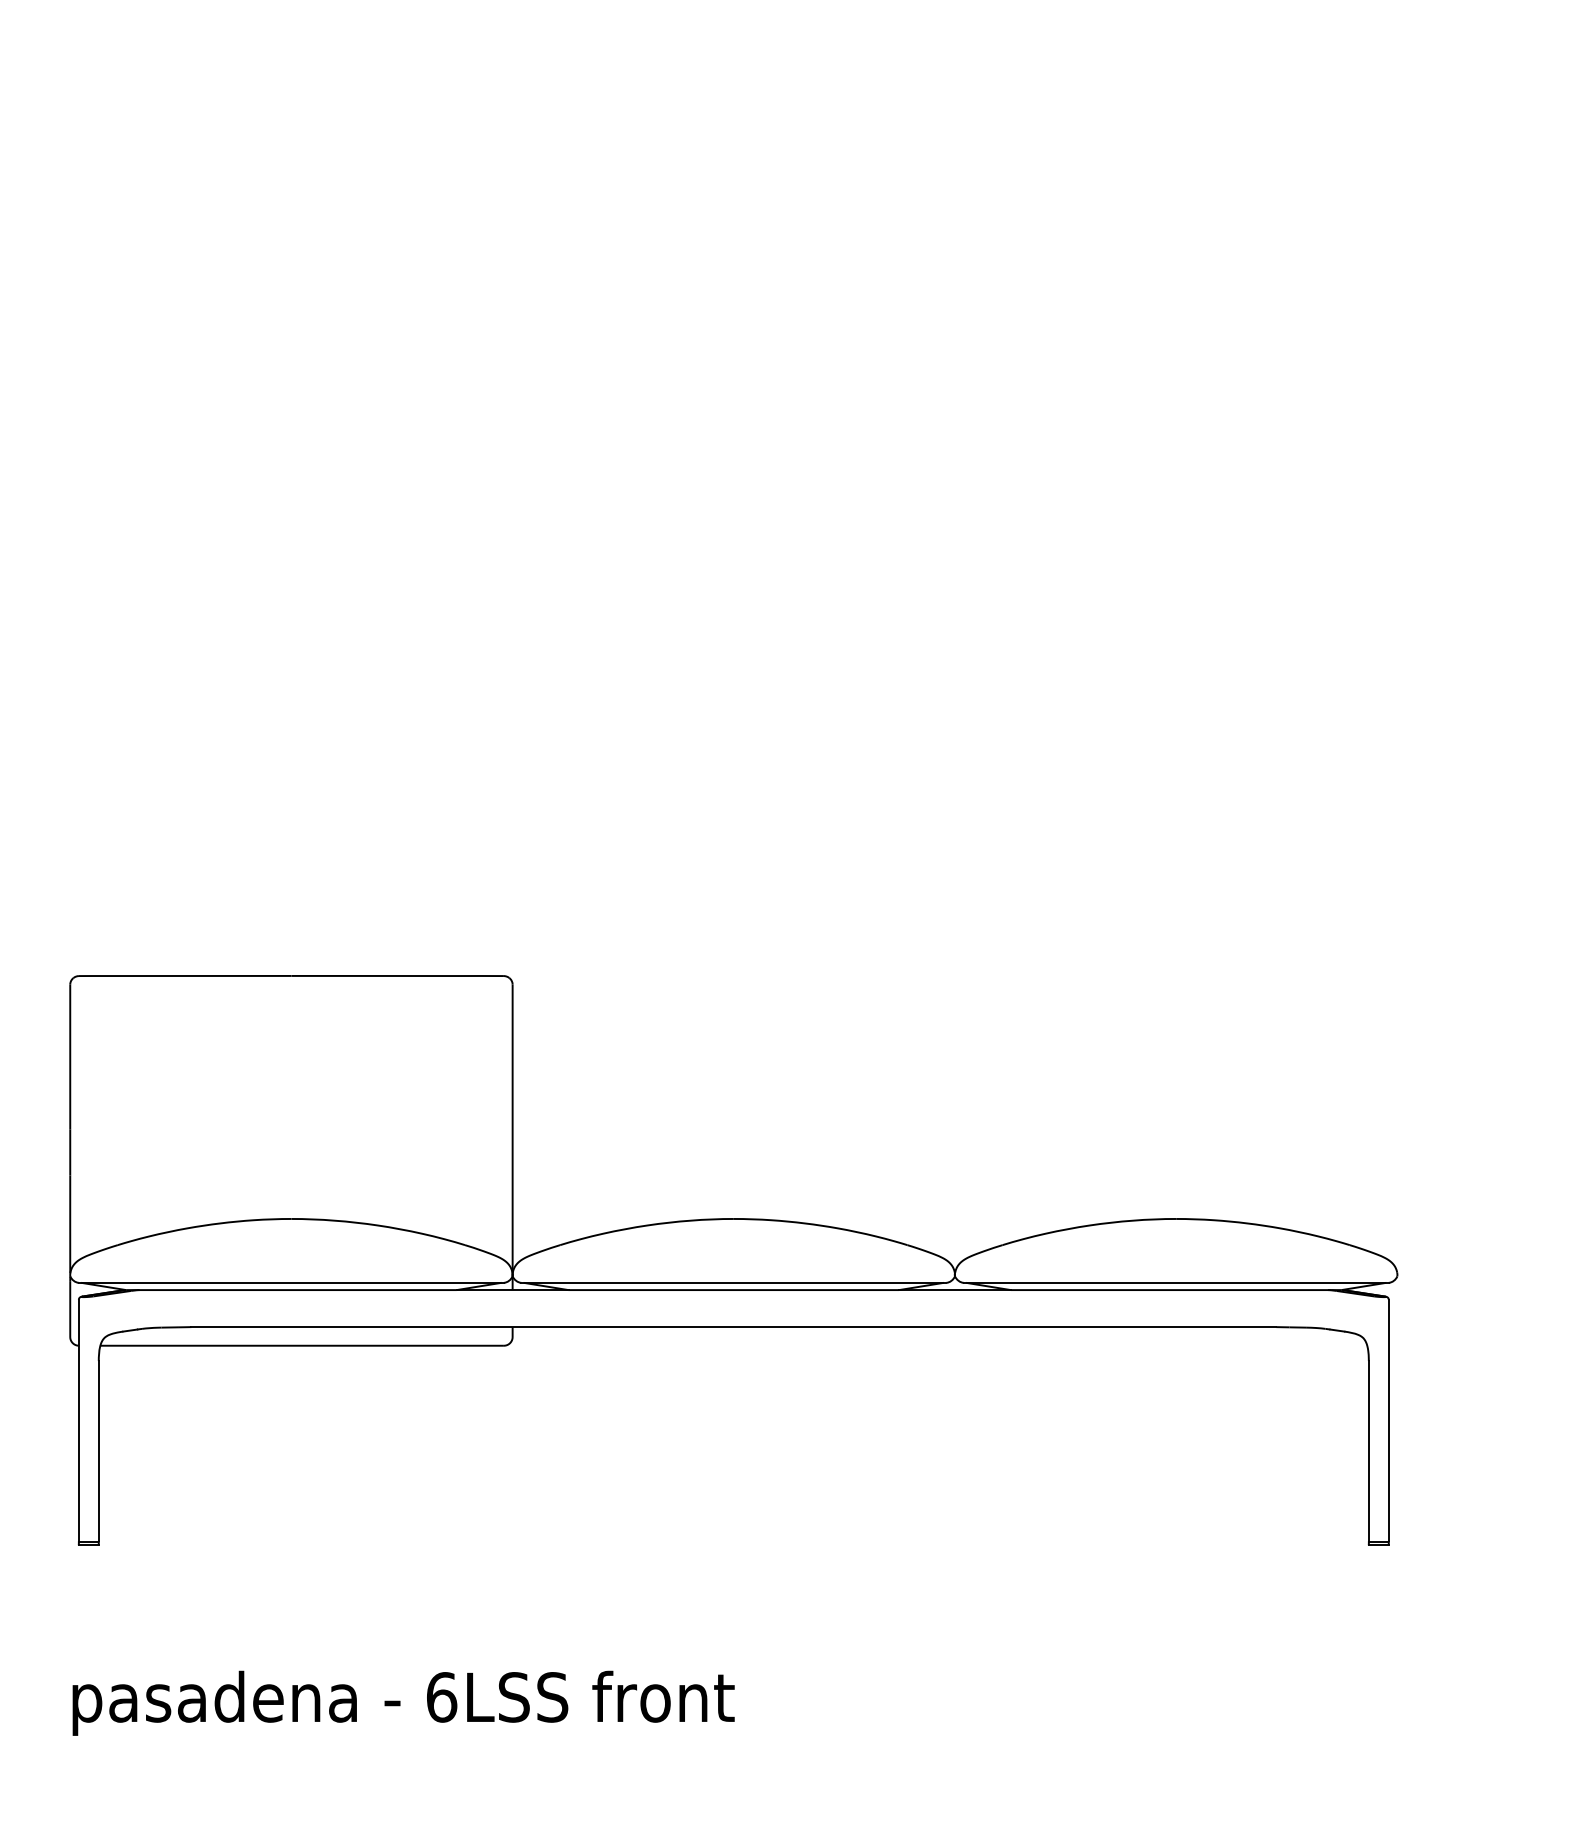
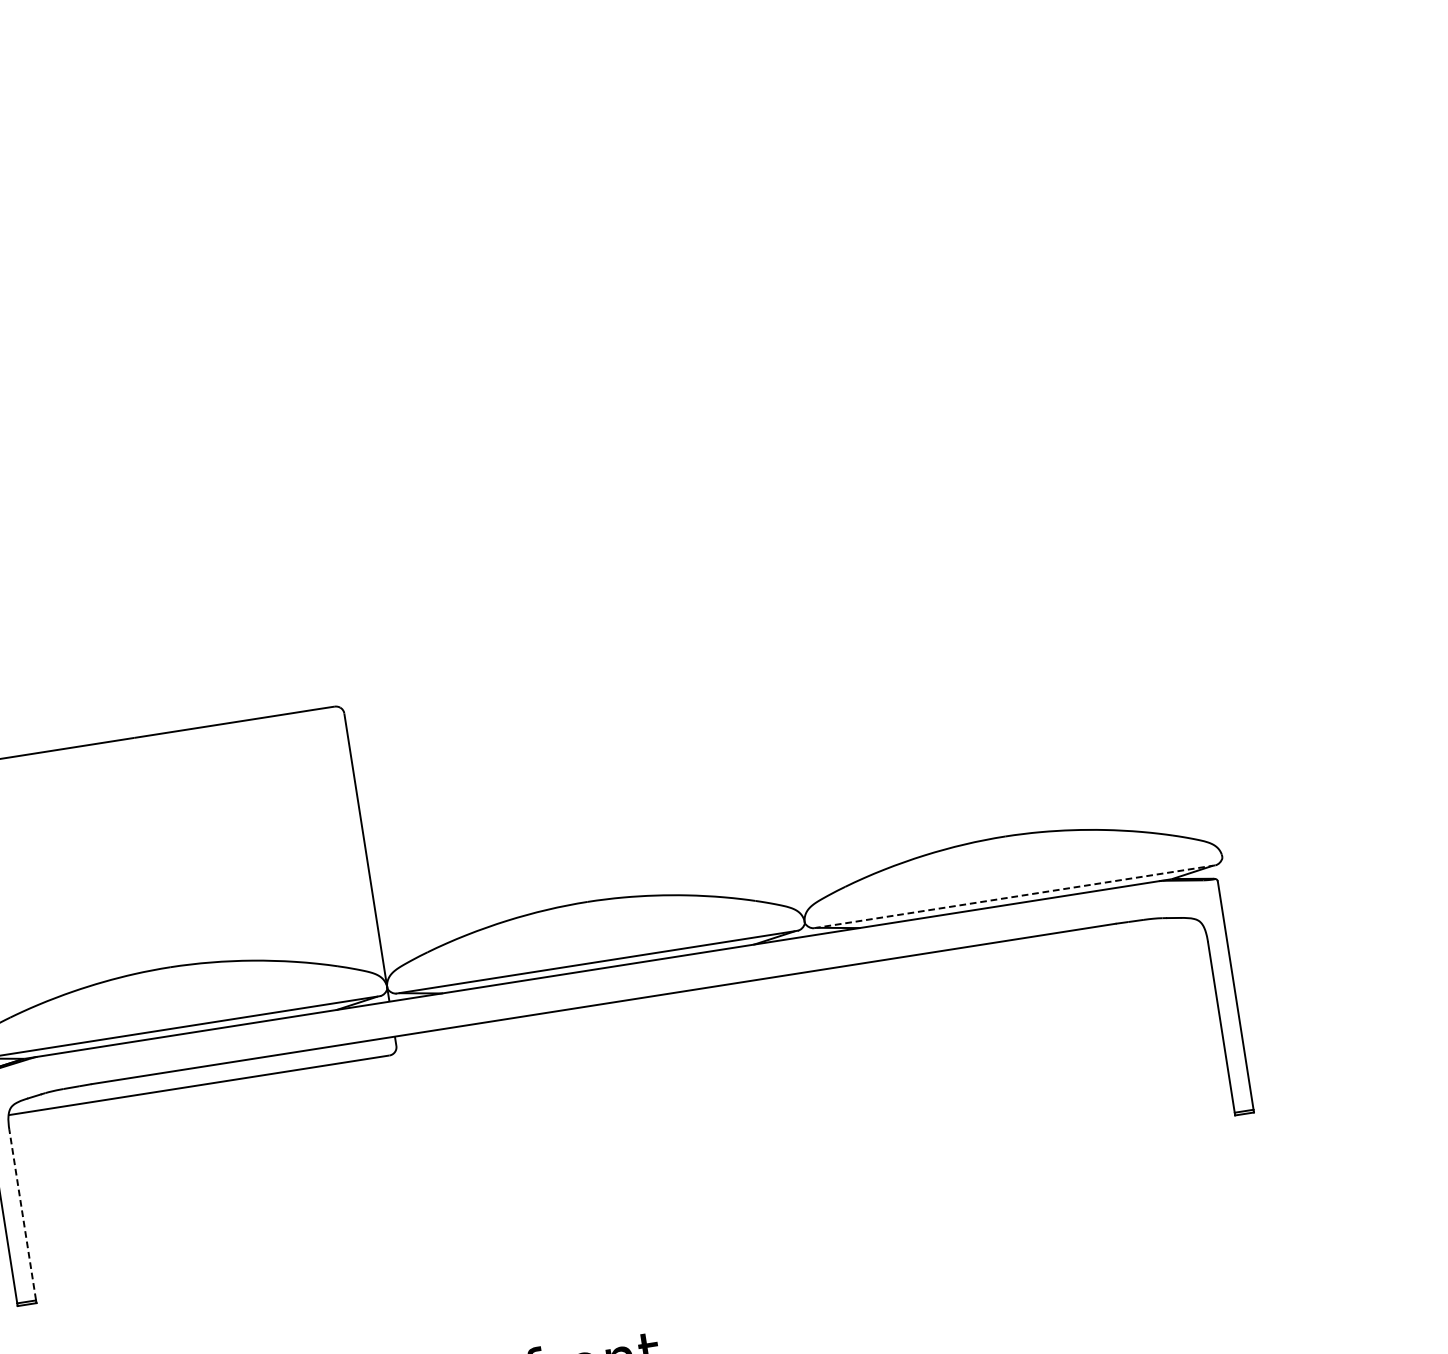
line: (1176, 1282) -> (1014, 896), solid -> dashed
line: (98, 1450) -> (22, 1214), solid -> dashed

